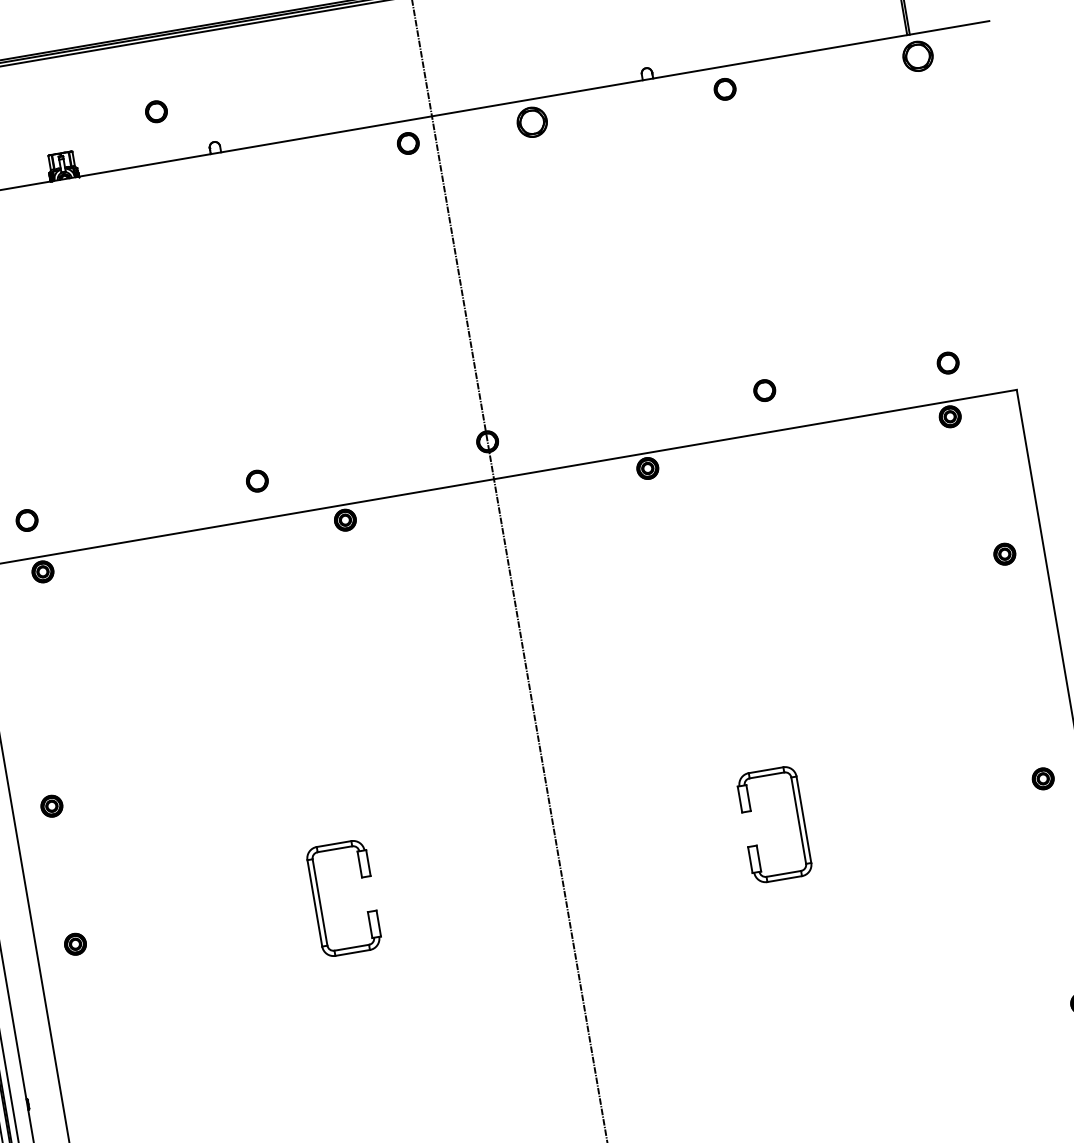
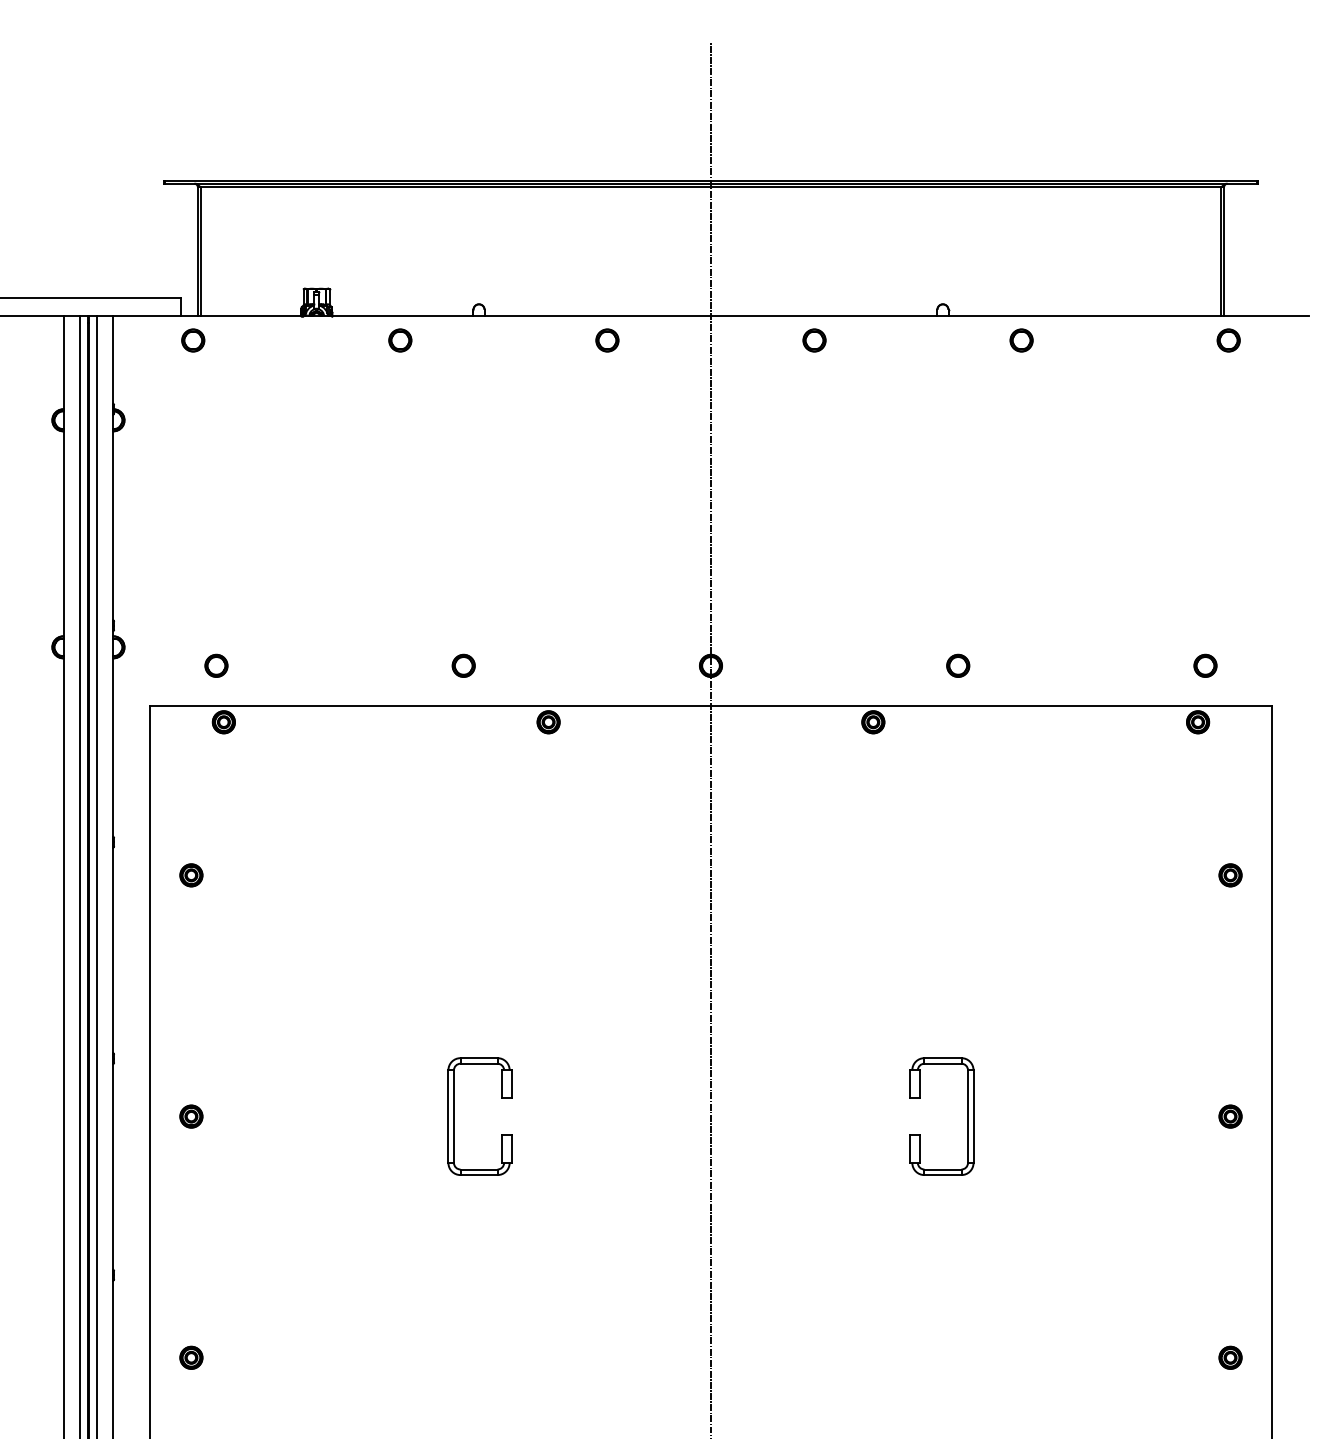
part: (917, 56) -> (1228, 340), size x0.71
part: (156, 111) -> (400, 340), moved
part: (532, 122) -> (814, 340), size x0.71
part: (408, 143) -> (607, 340), moved
part: (764, 390) -> (958, 665), moved
part: (52, 806) -> (191, 875), moved

